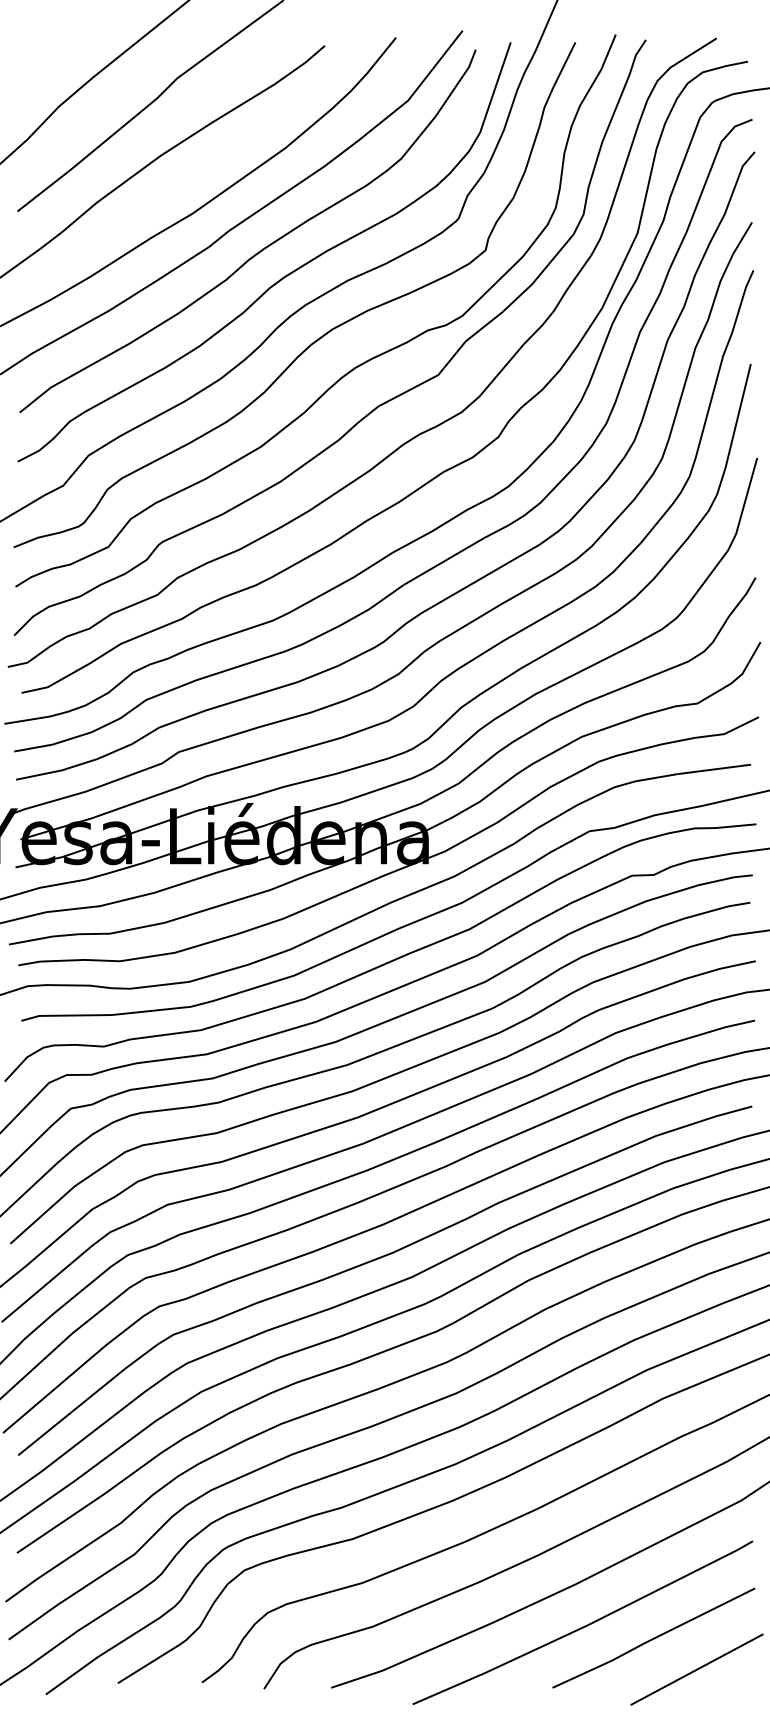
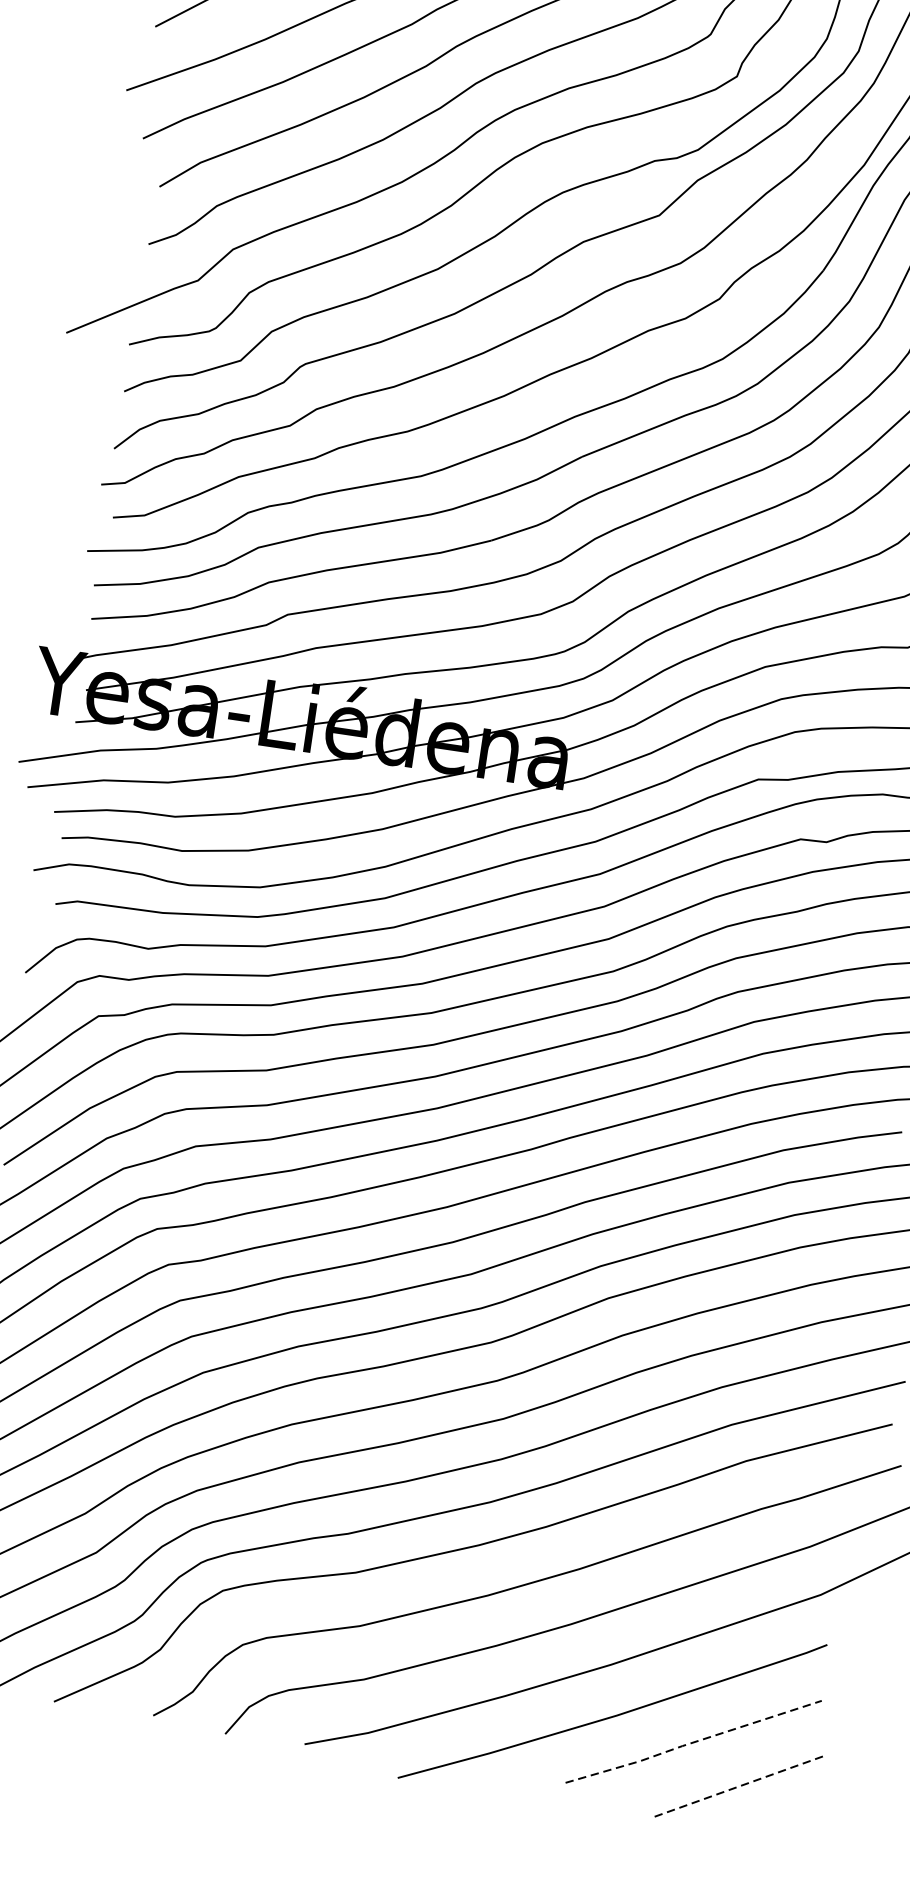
line: (653, 1639) -> (692, 1743), solid -> dashed
line: (697, 1669) -> (739, 1786), solid -> dashed

